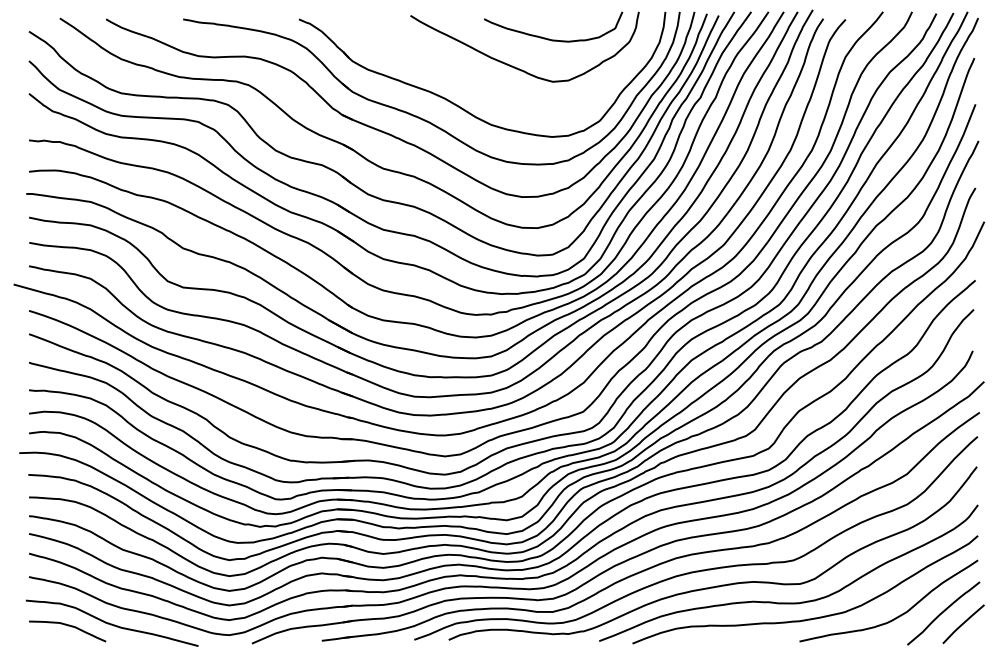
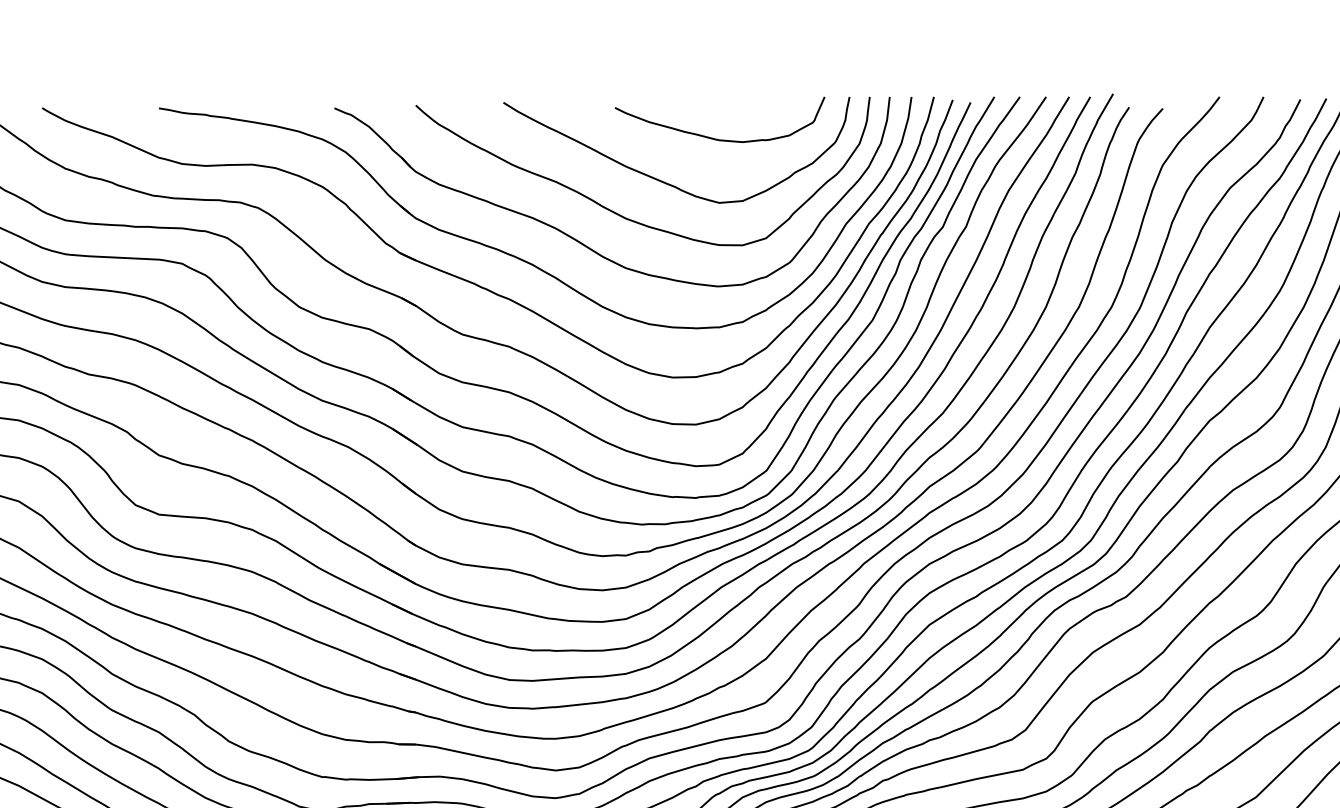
curve: (488, 89) -> (621, 214), added

